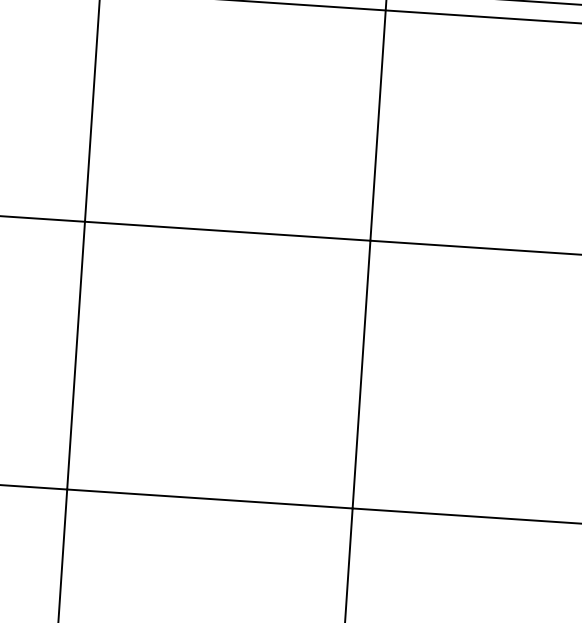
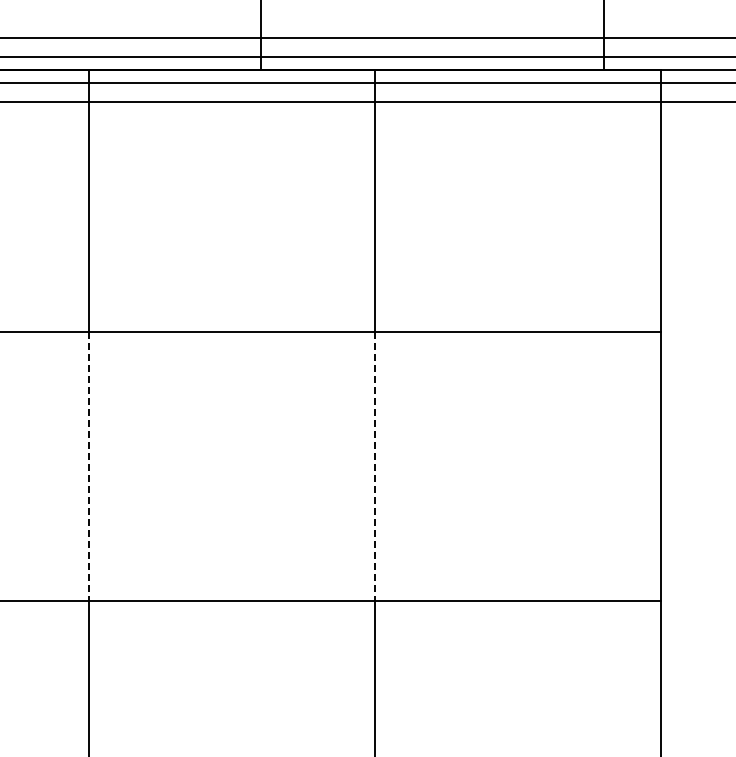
line: (76, 355) -> (89, 466), solid -> dashed
line: (361, 374) -> (375, 466), solid -> dashed

